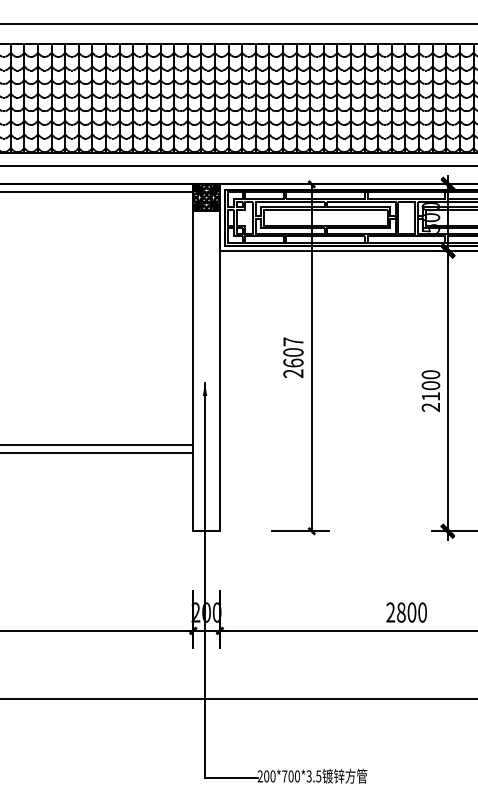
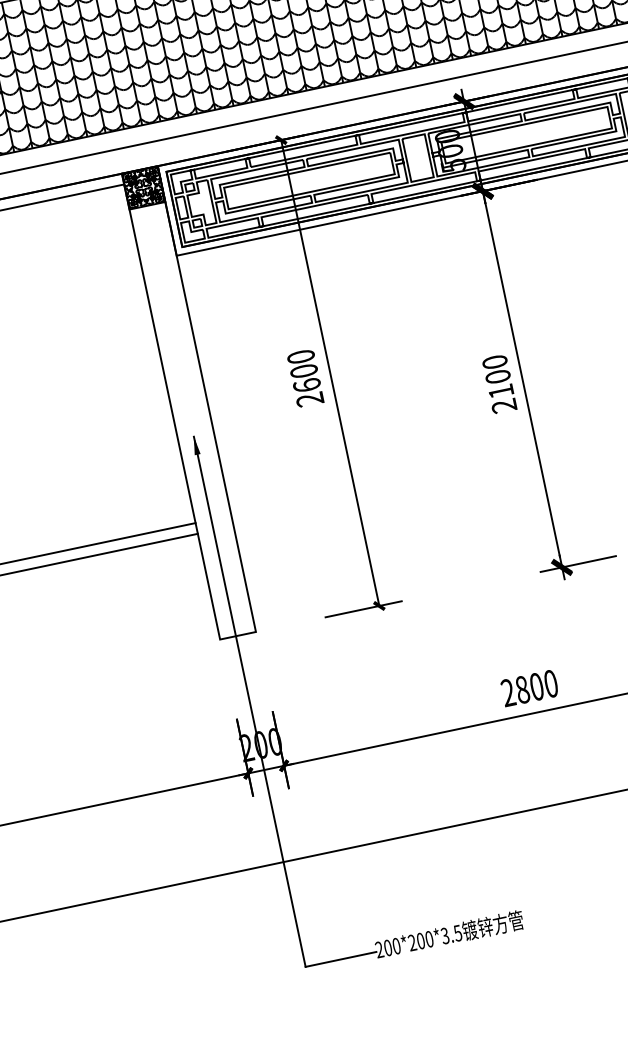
text: (293, 341) -> (301, 356), 2607 -> 2600
text: (284, 776) -> (412, 943), 200*700*3.5 -> 200*200*3.5

